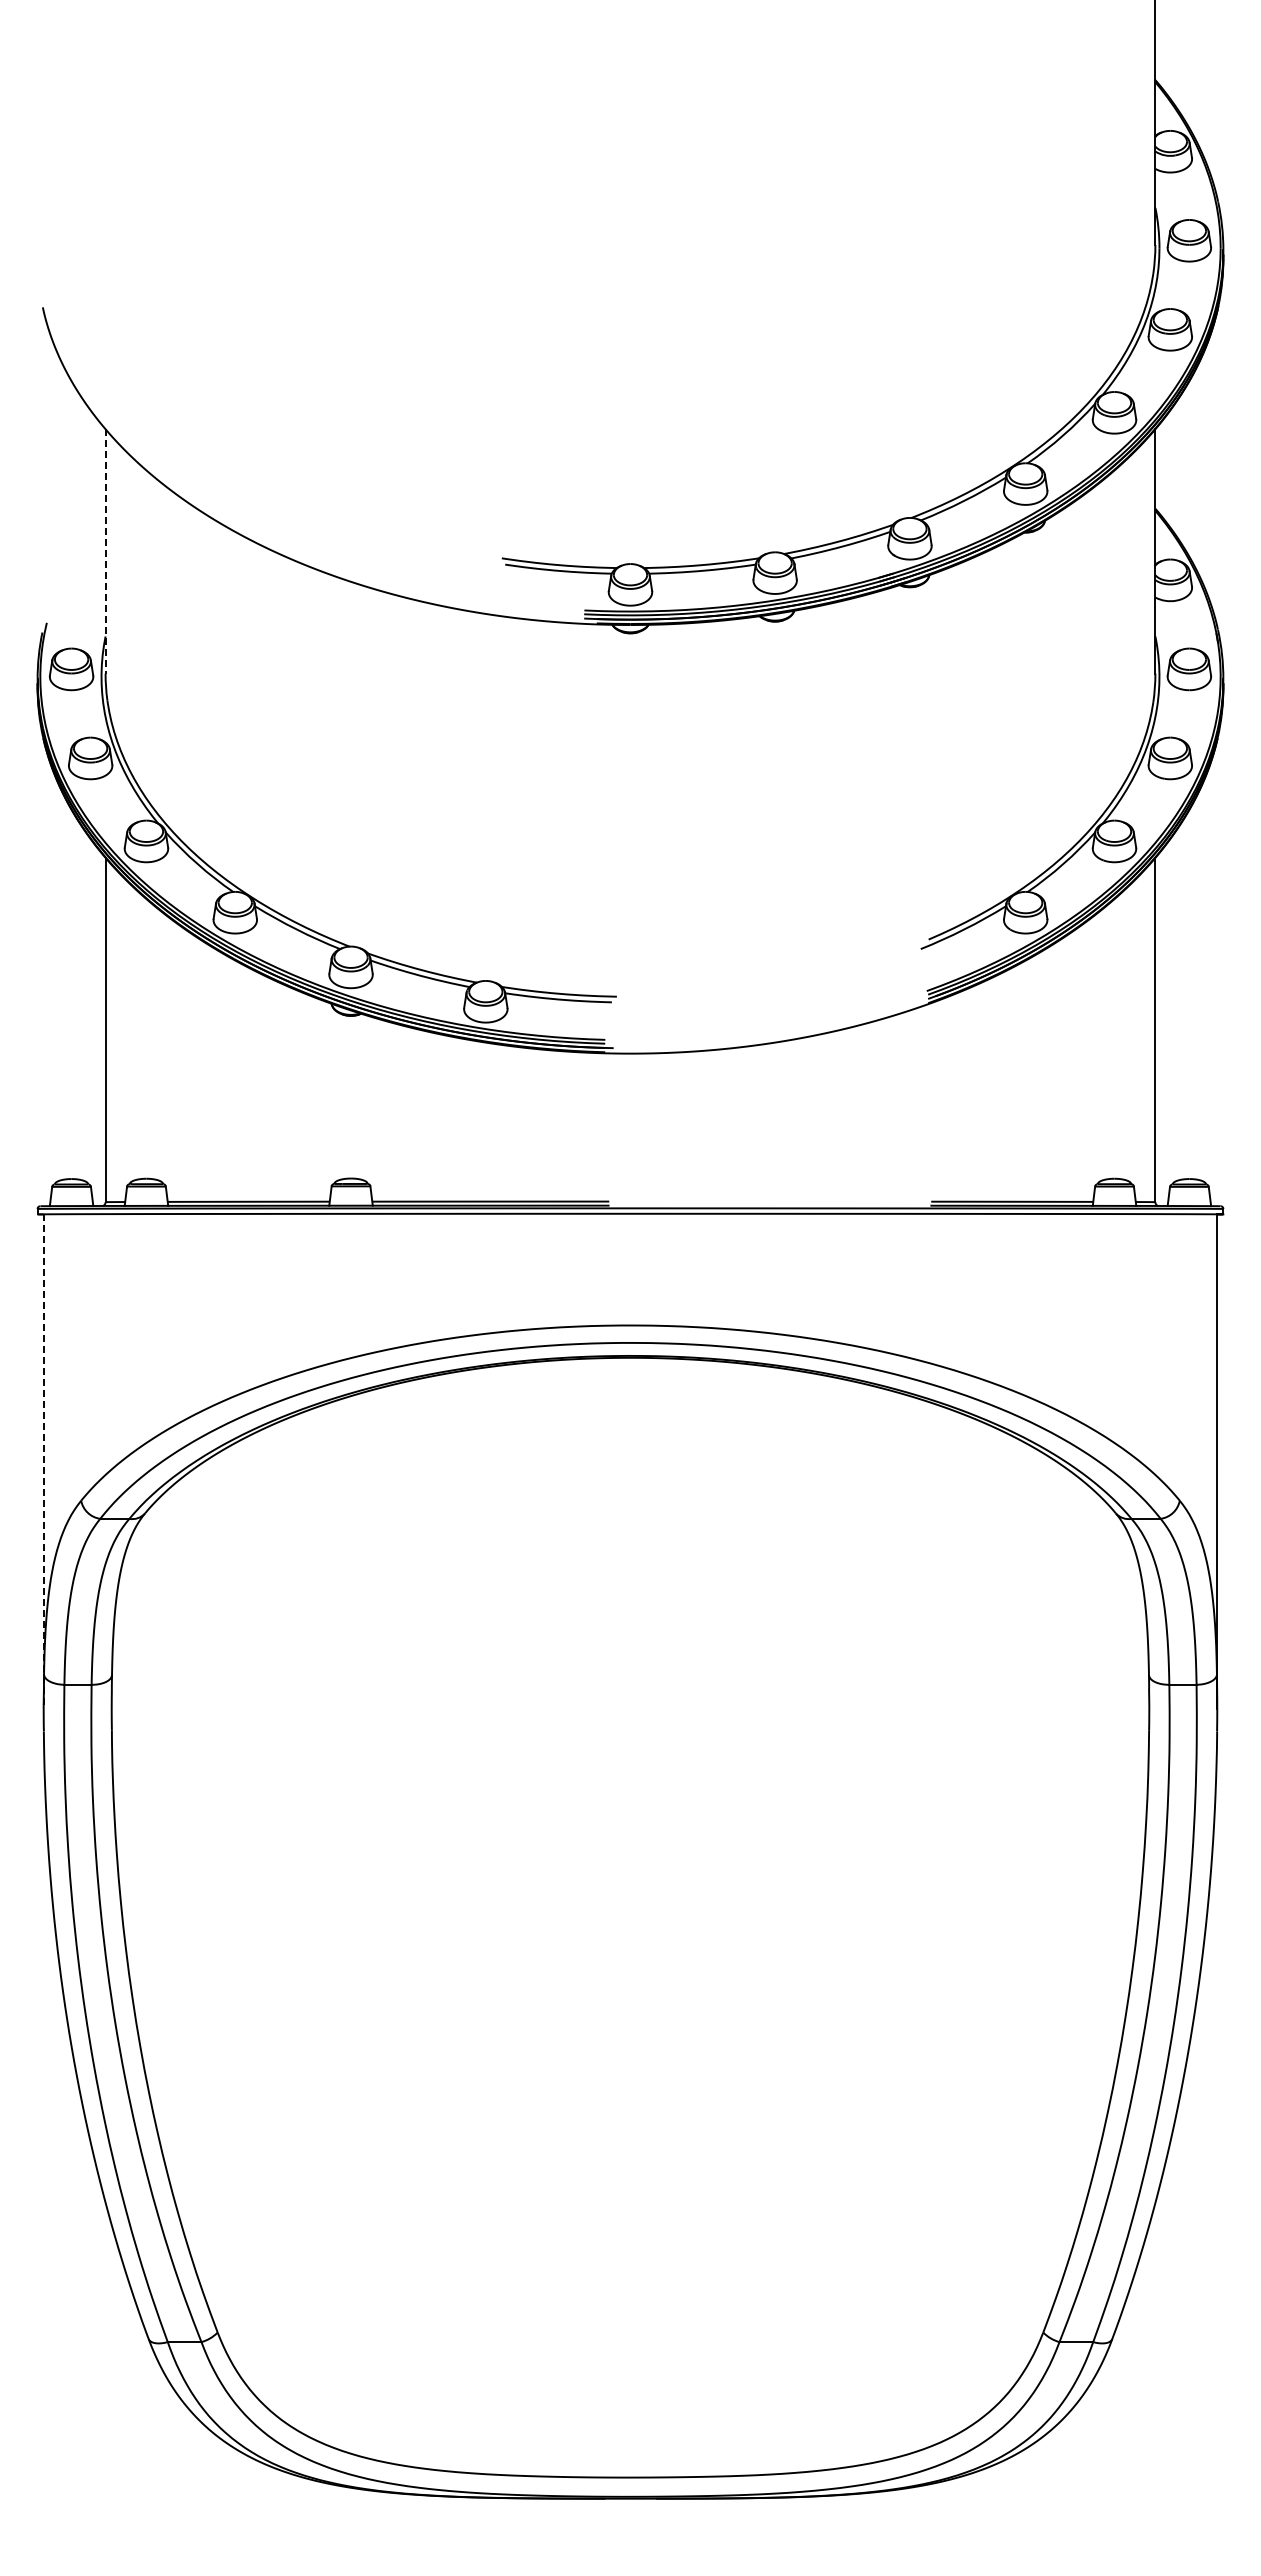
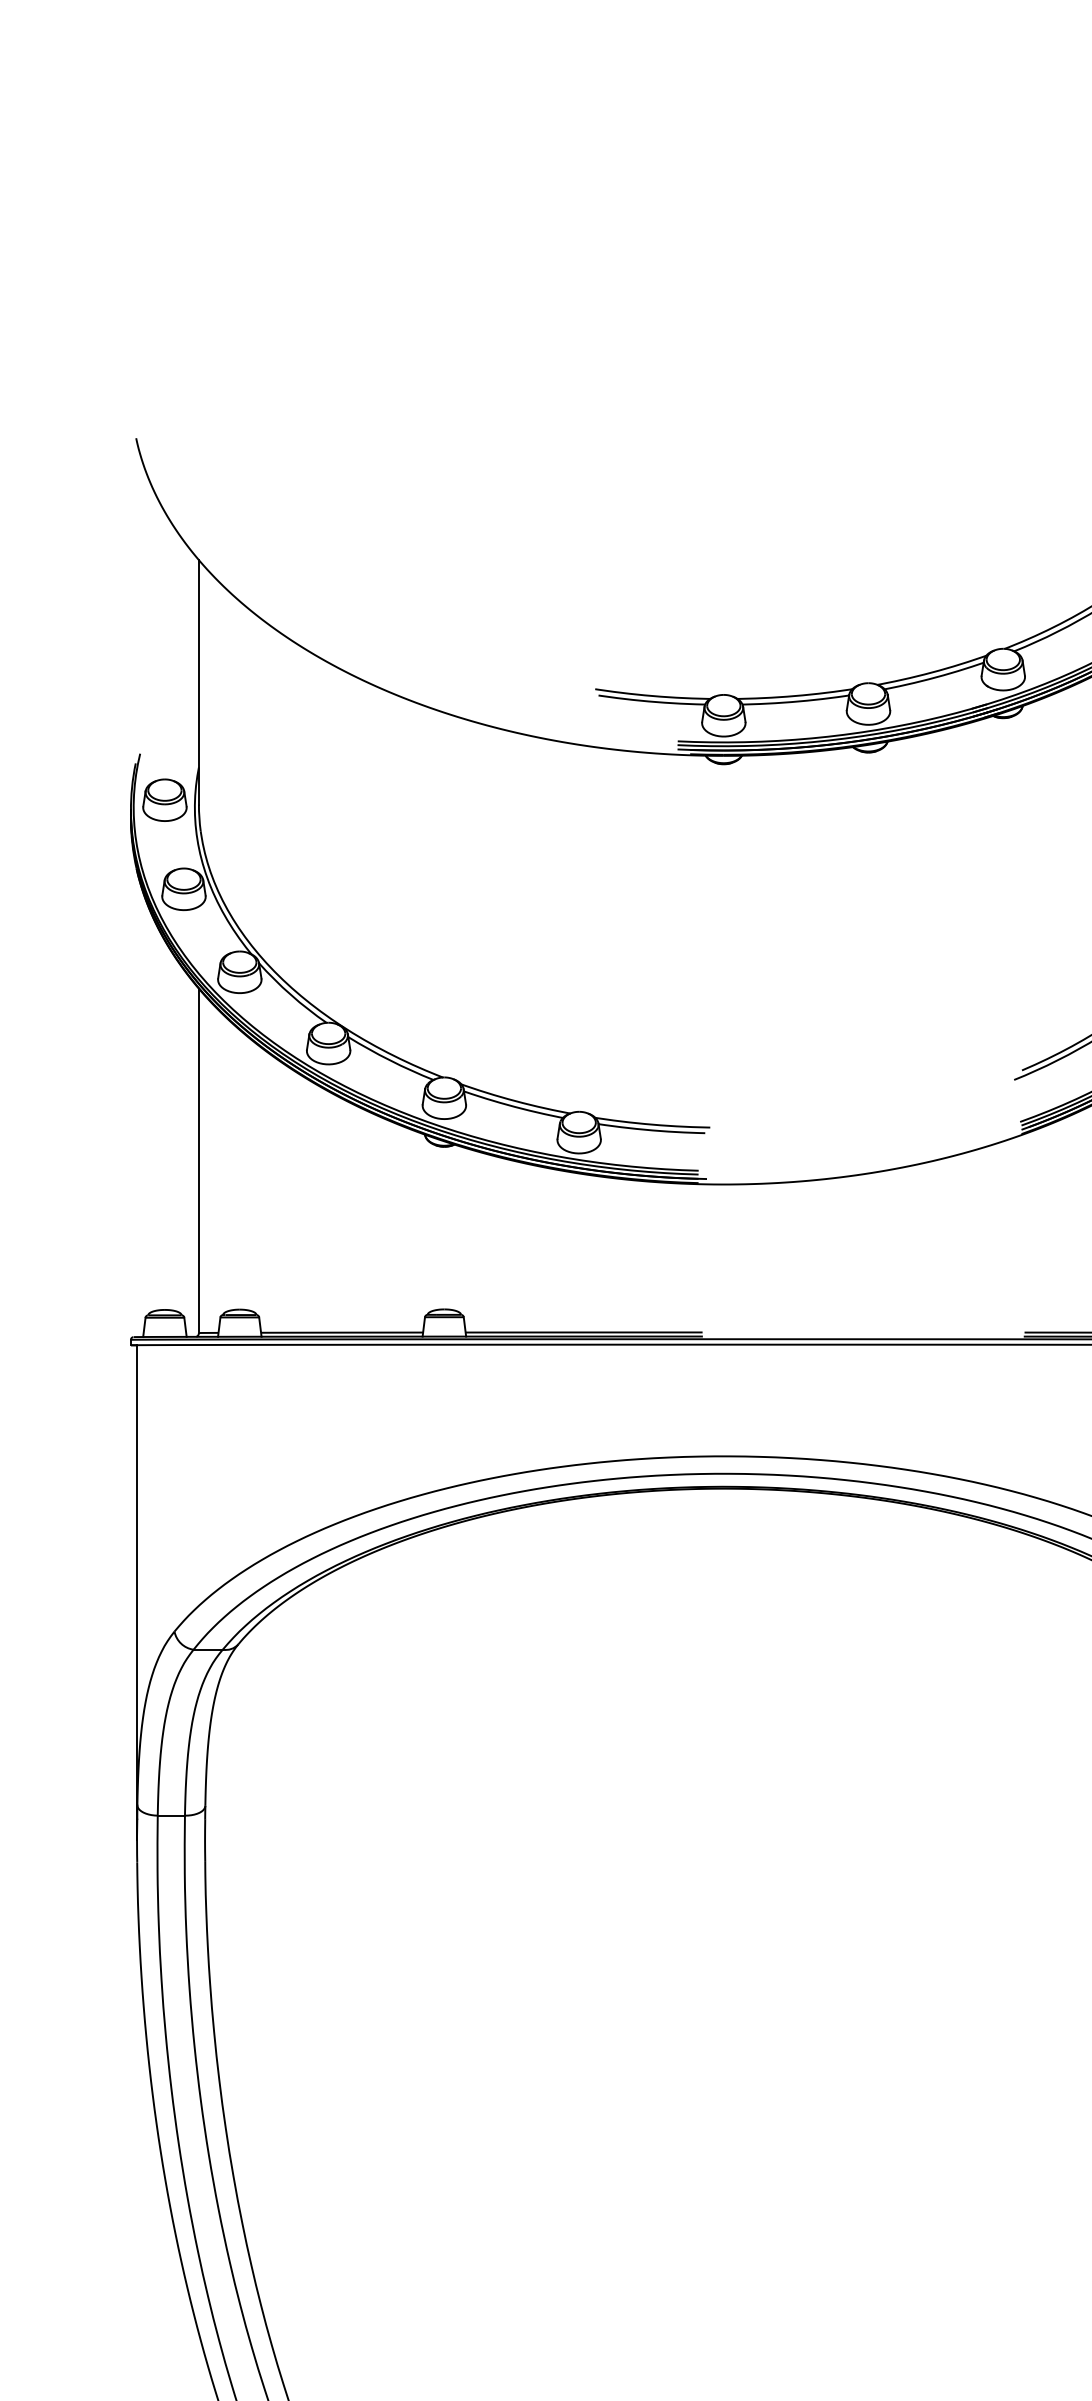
line: (105, 551) -> (198, 682), dashed -> solid
line: (43, 1462) -> (136, 1593), dashed -> solid

